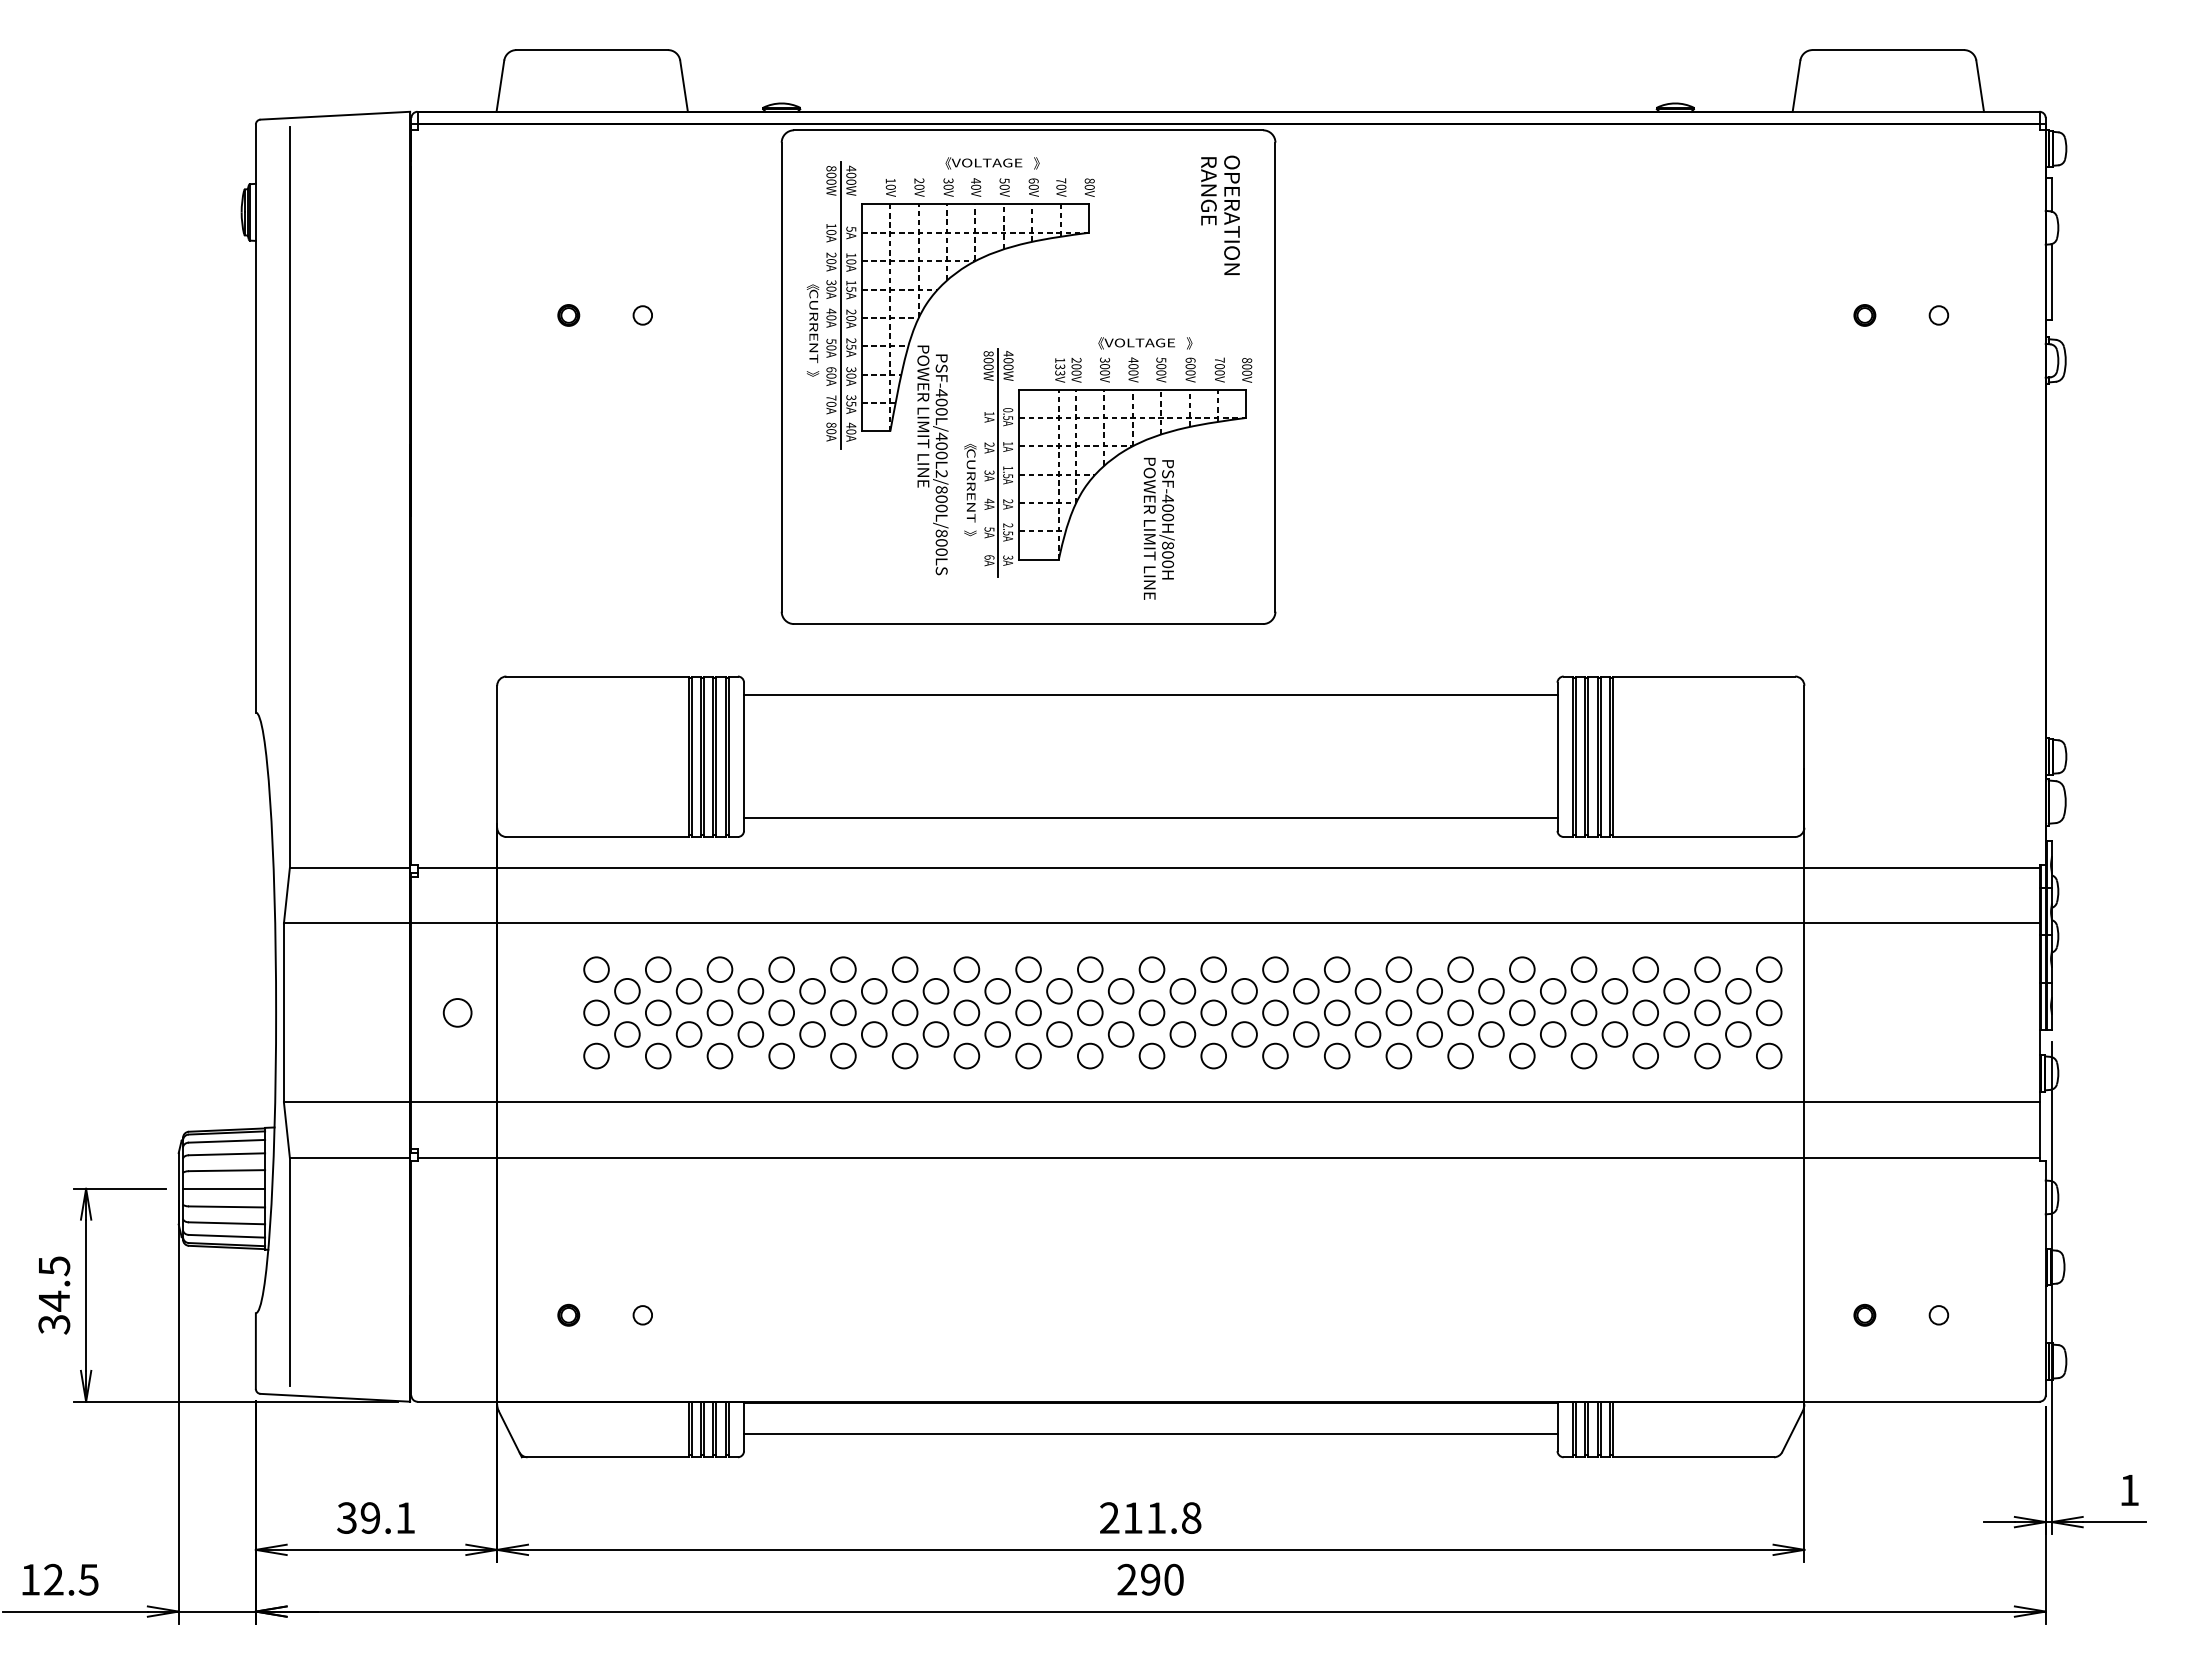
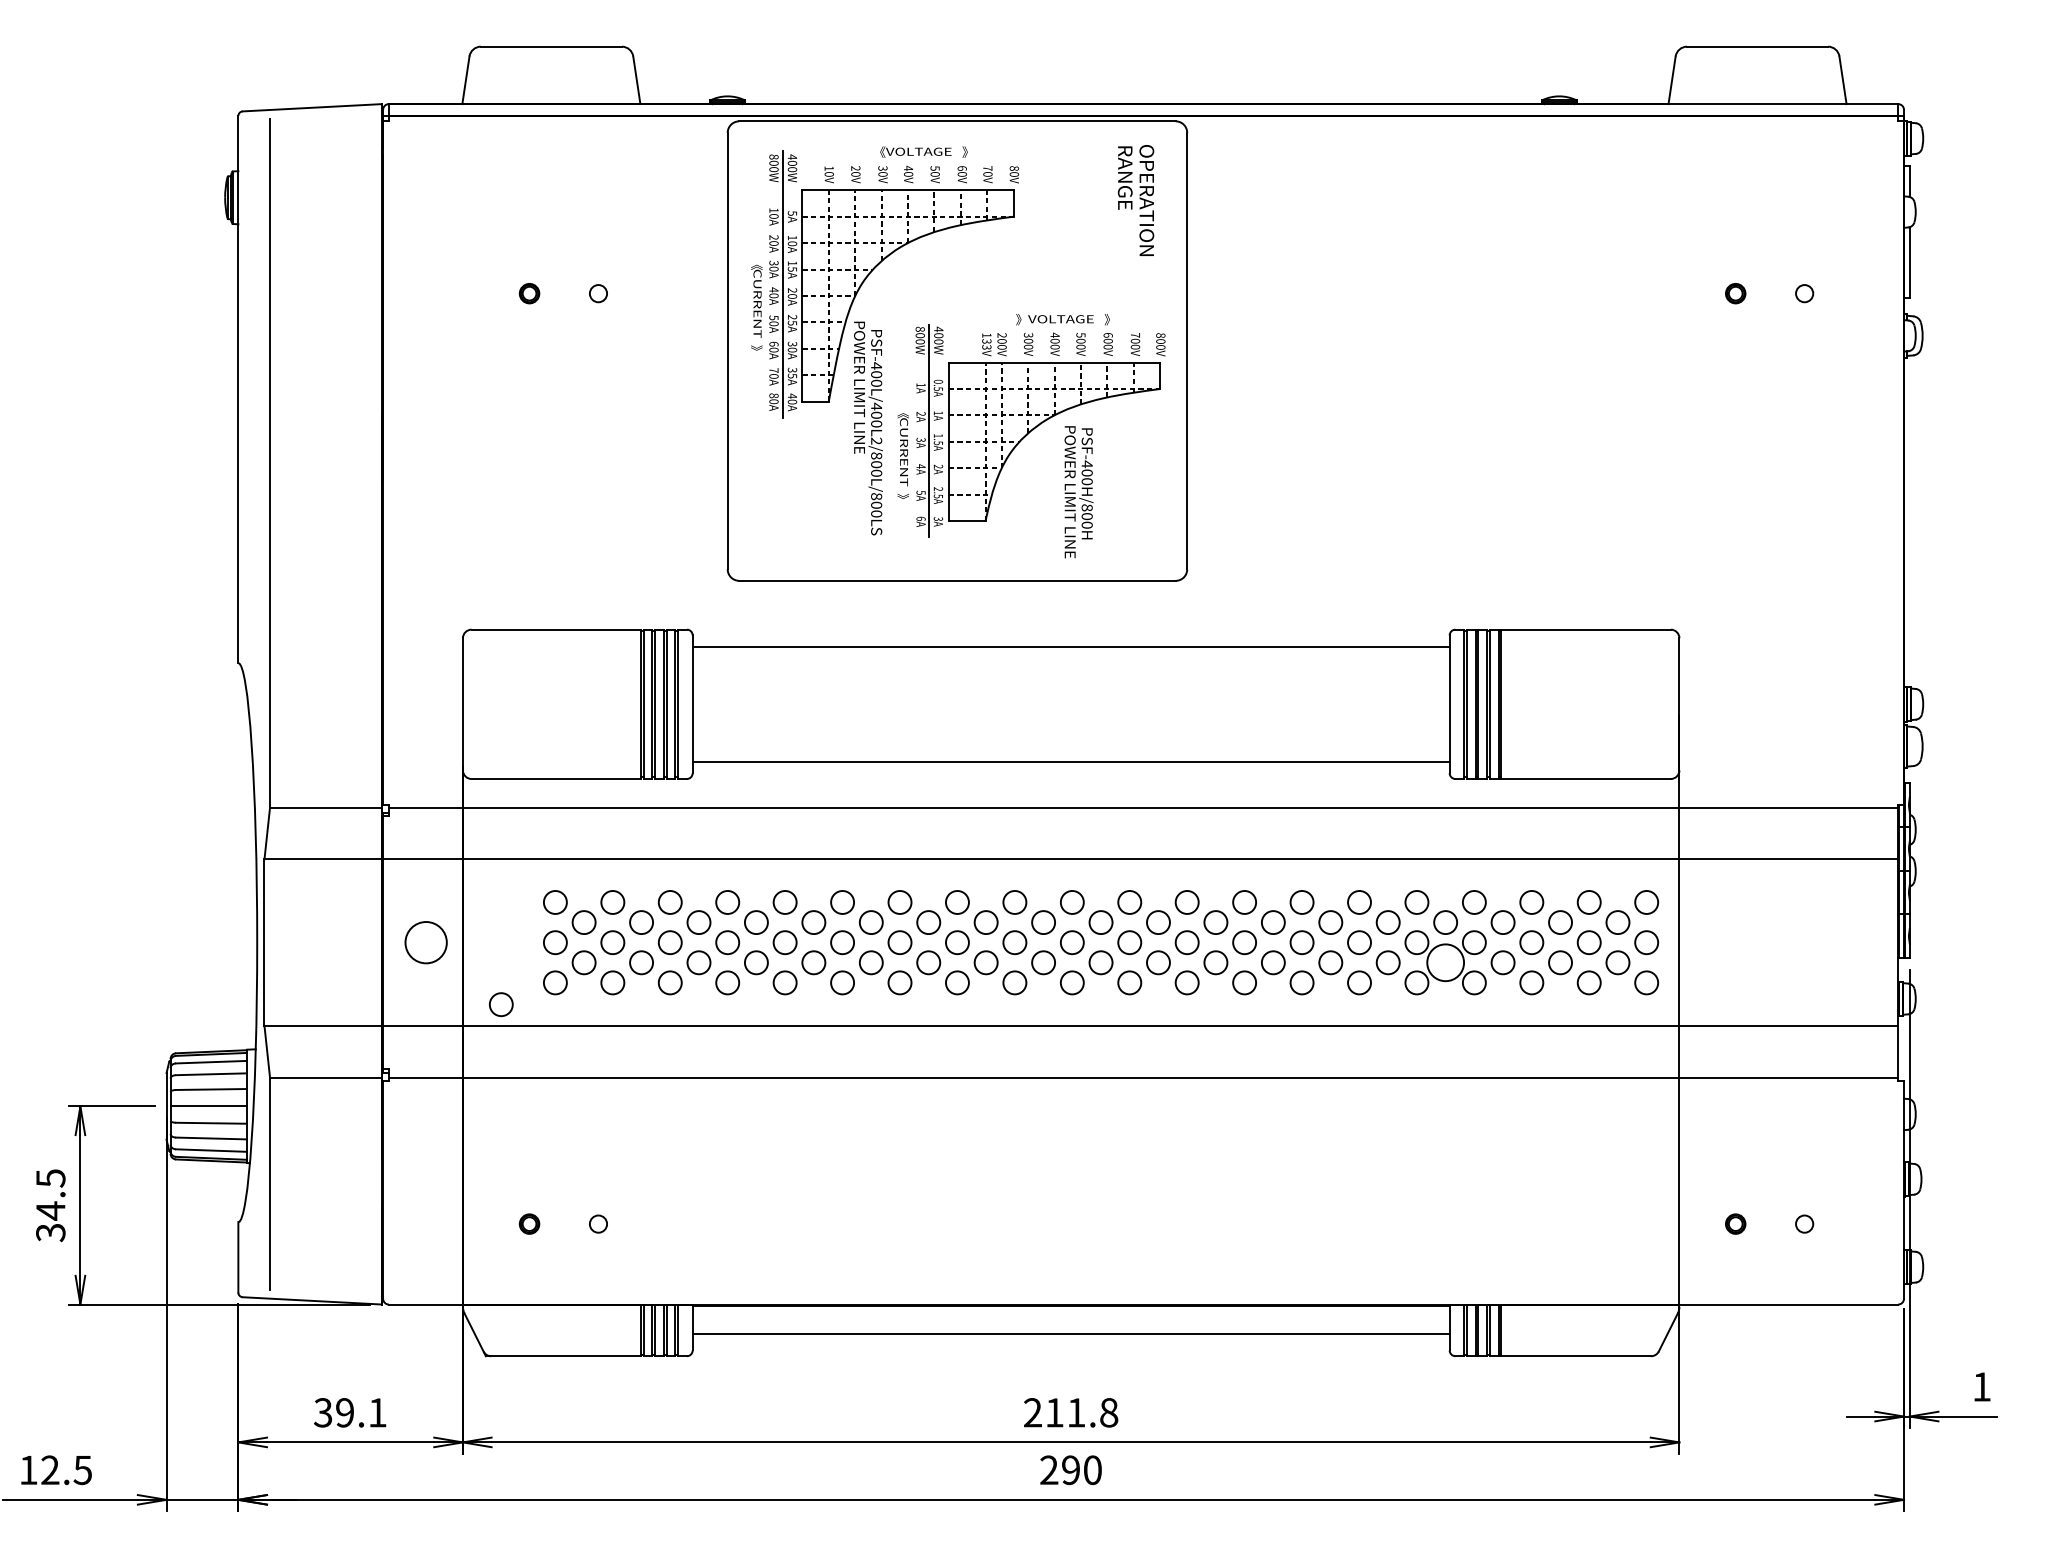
text: (1097, 343) -> (1021, 319), 《 -> 》
circle: (457, 1012) -> (426, 942), size x1.6
circle: (1552, 1034) -> (1445, 962), size x1.6
circle: (538, 1079) -> (501, 1004), added

